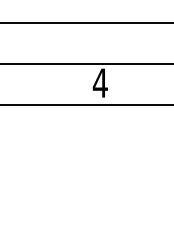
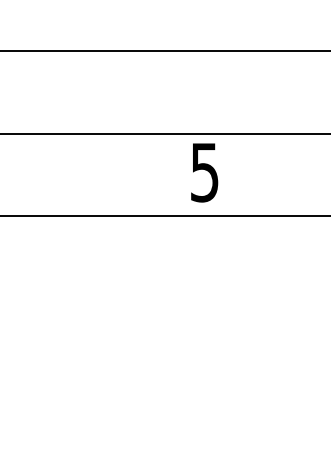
text: (99, 83) -> (202, 173), 4 -> 5

